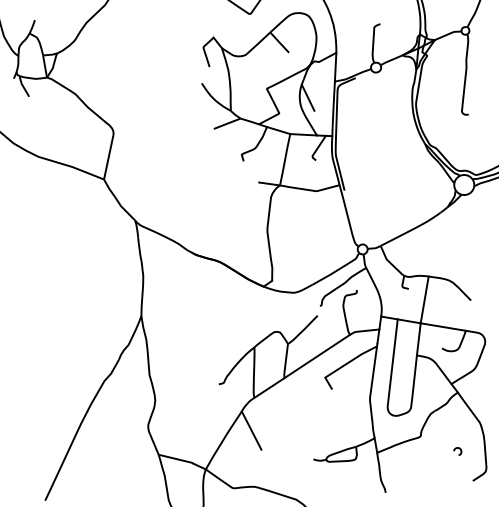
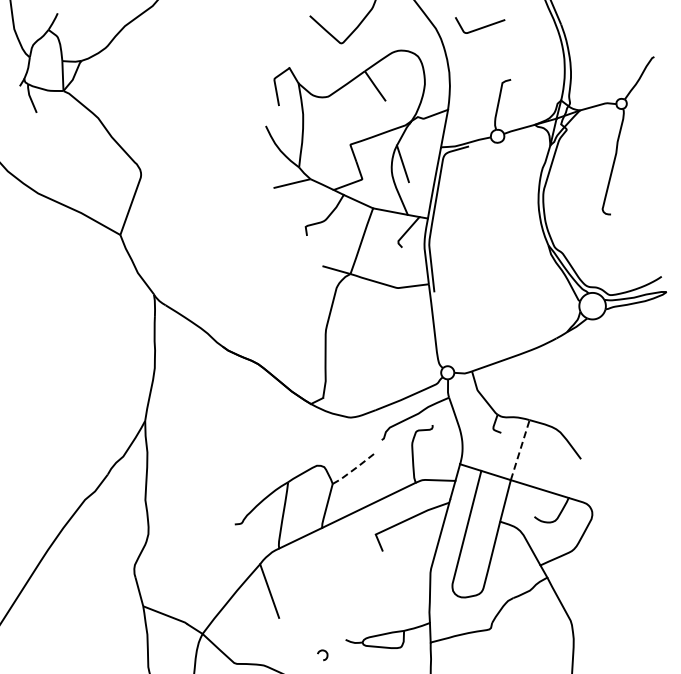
line: (424, 299) -> (520, 449), solid -> dashed
line: (303, 330) -> (355, 468), solid -> dashed
curve: (455, 450) -> (319, 653), moved

